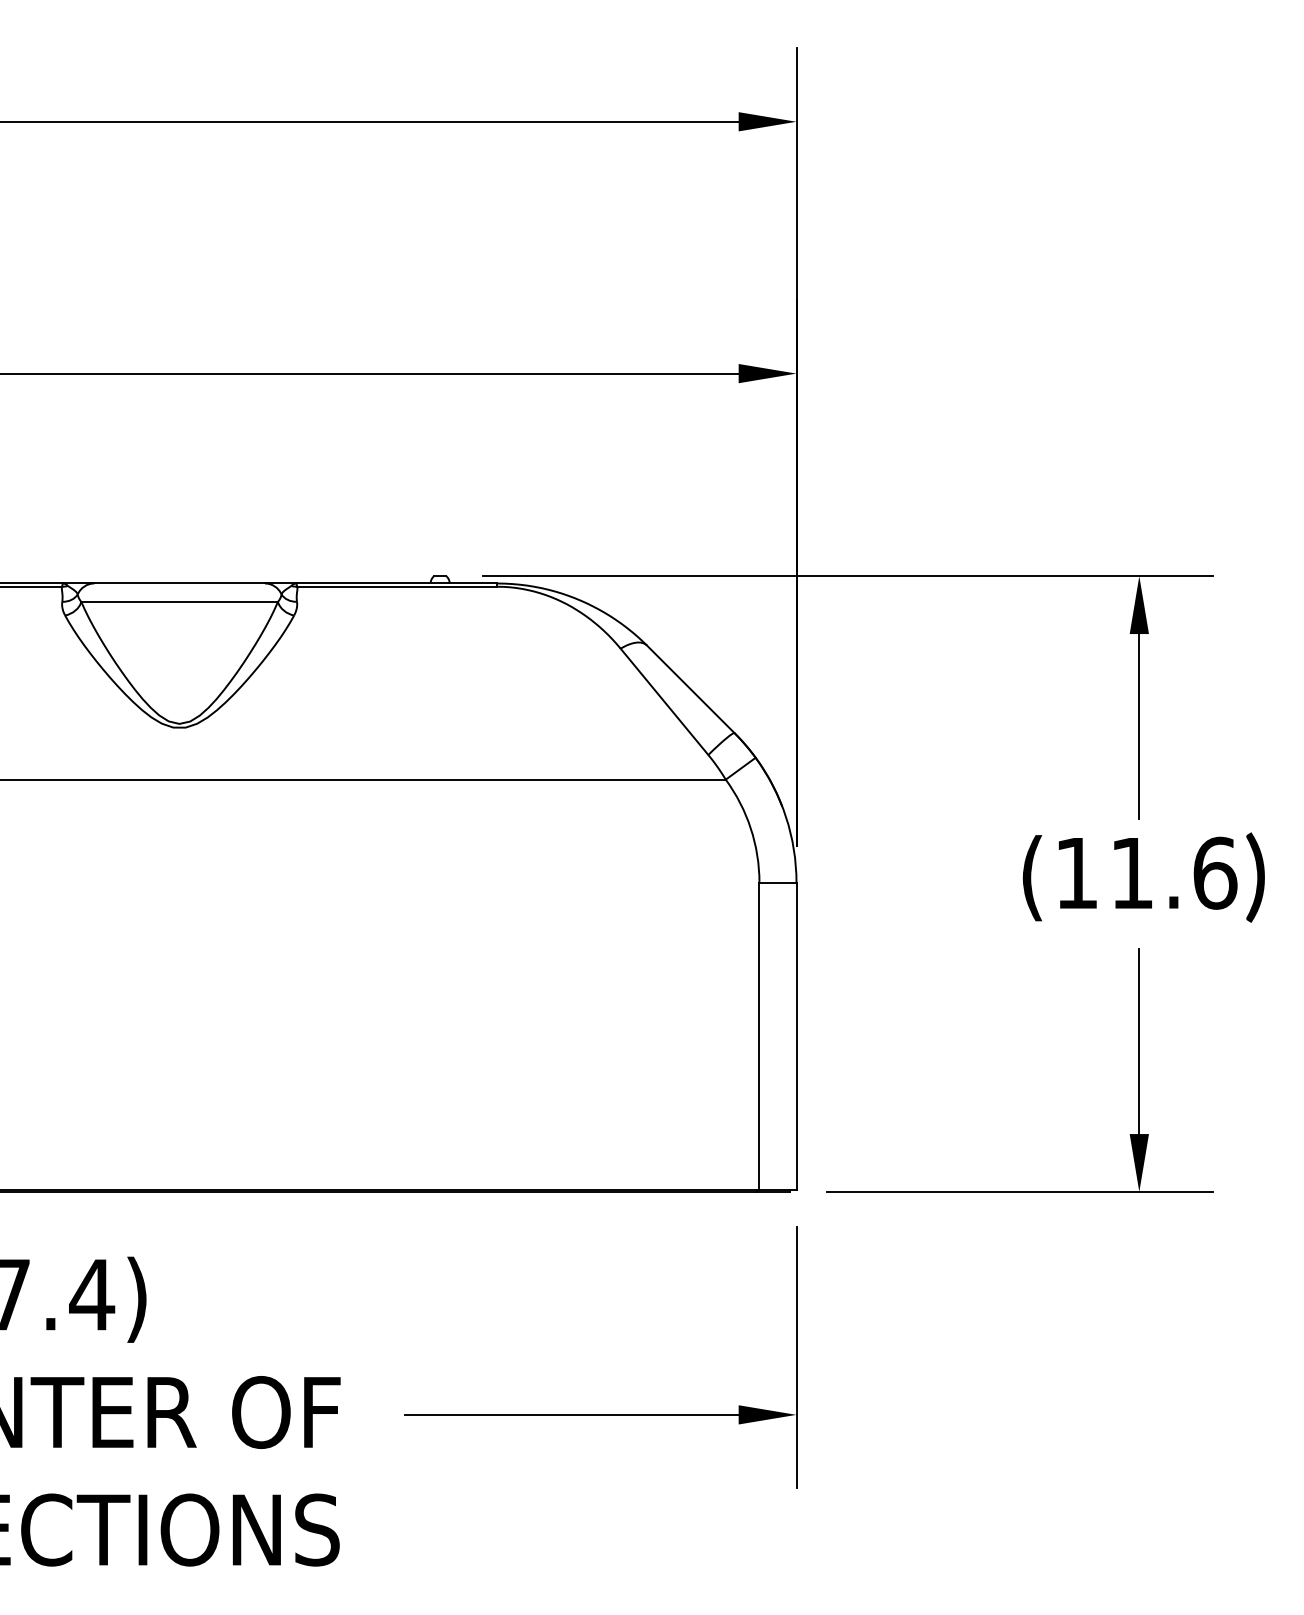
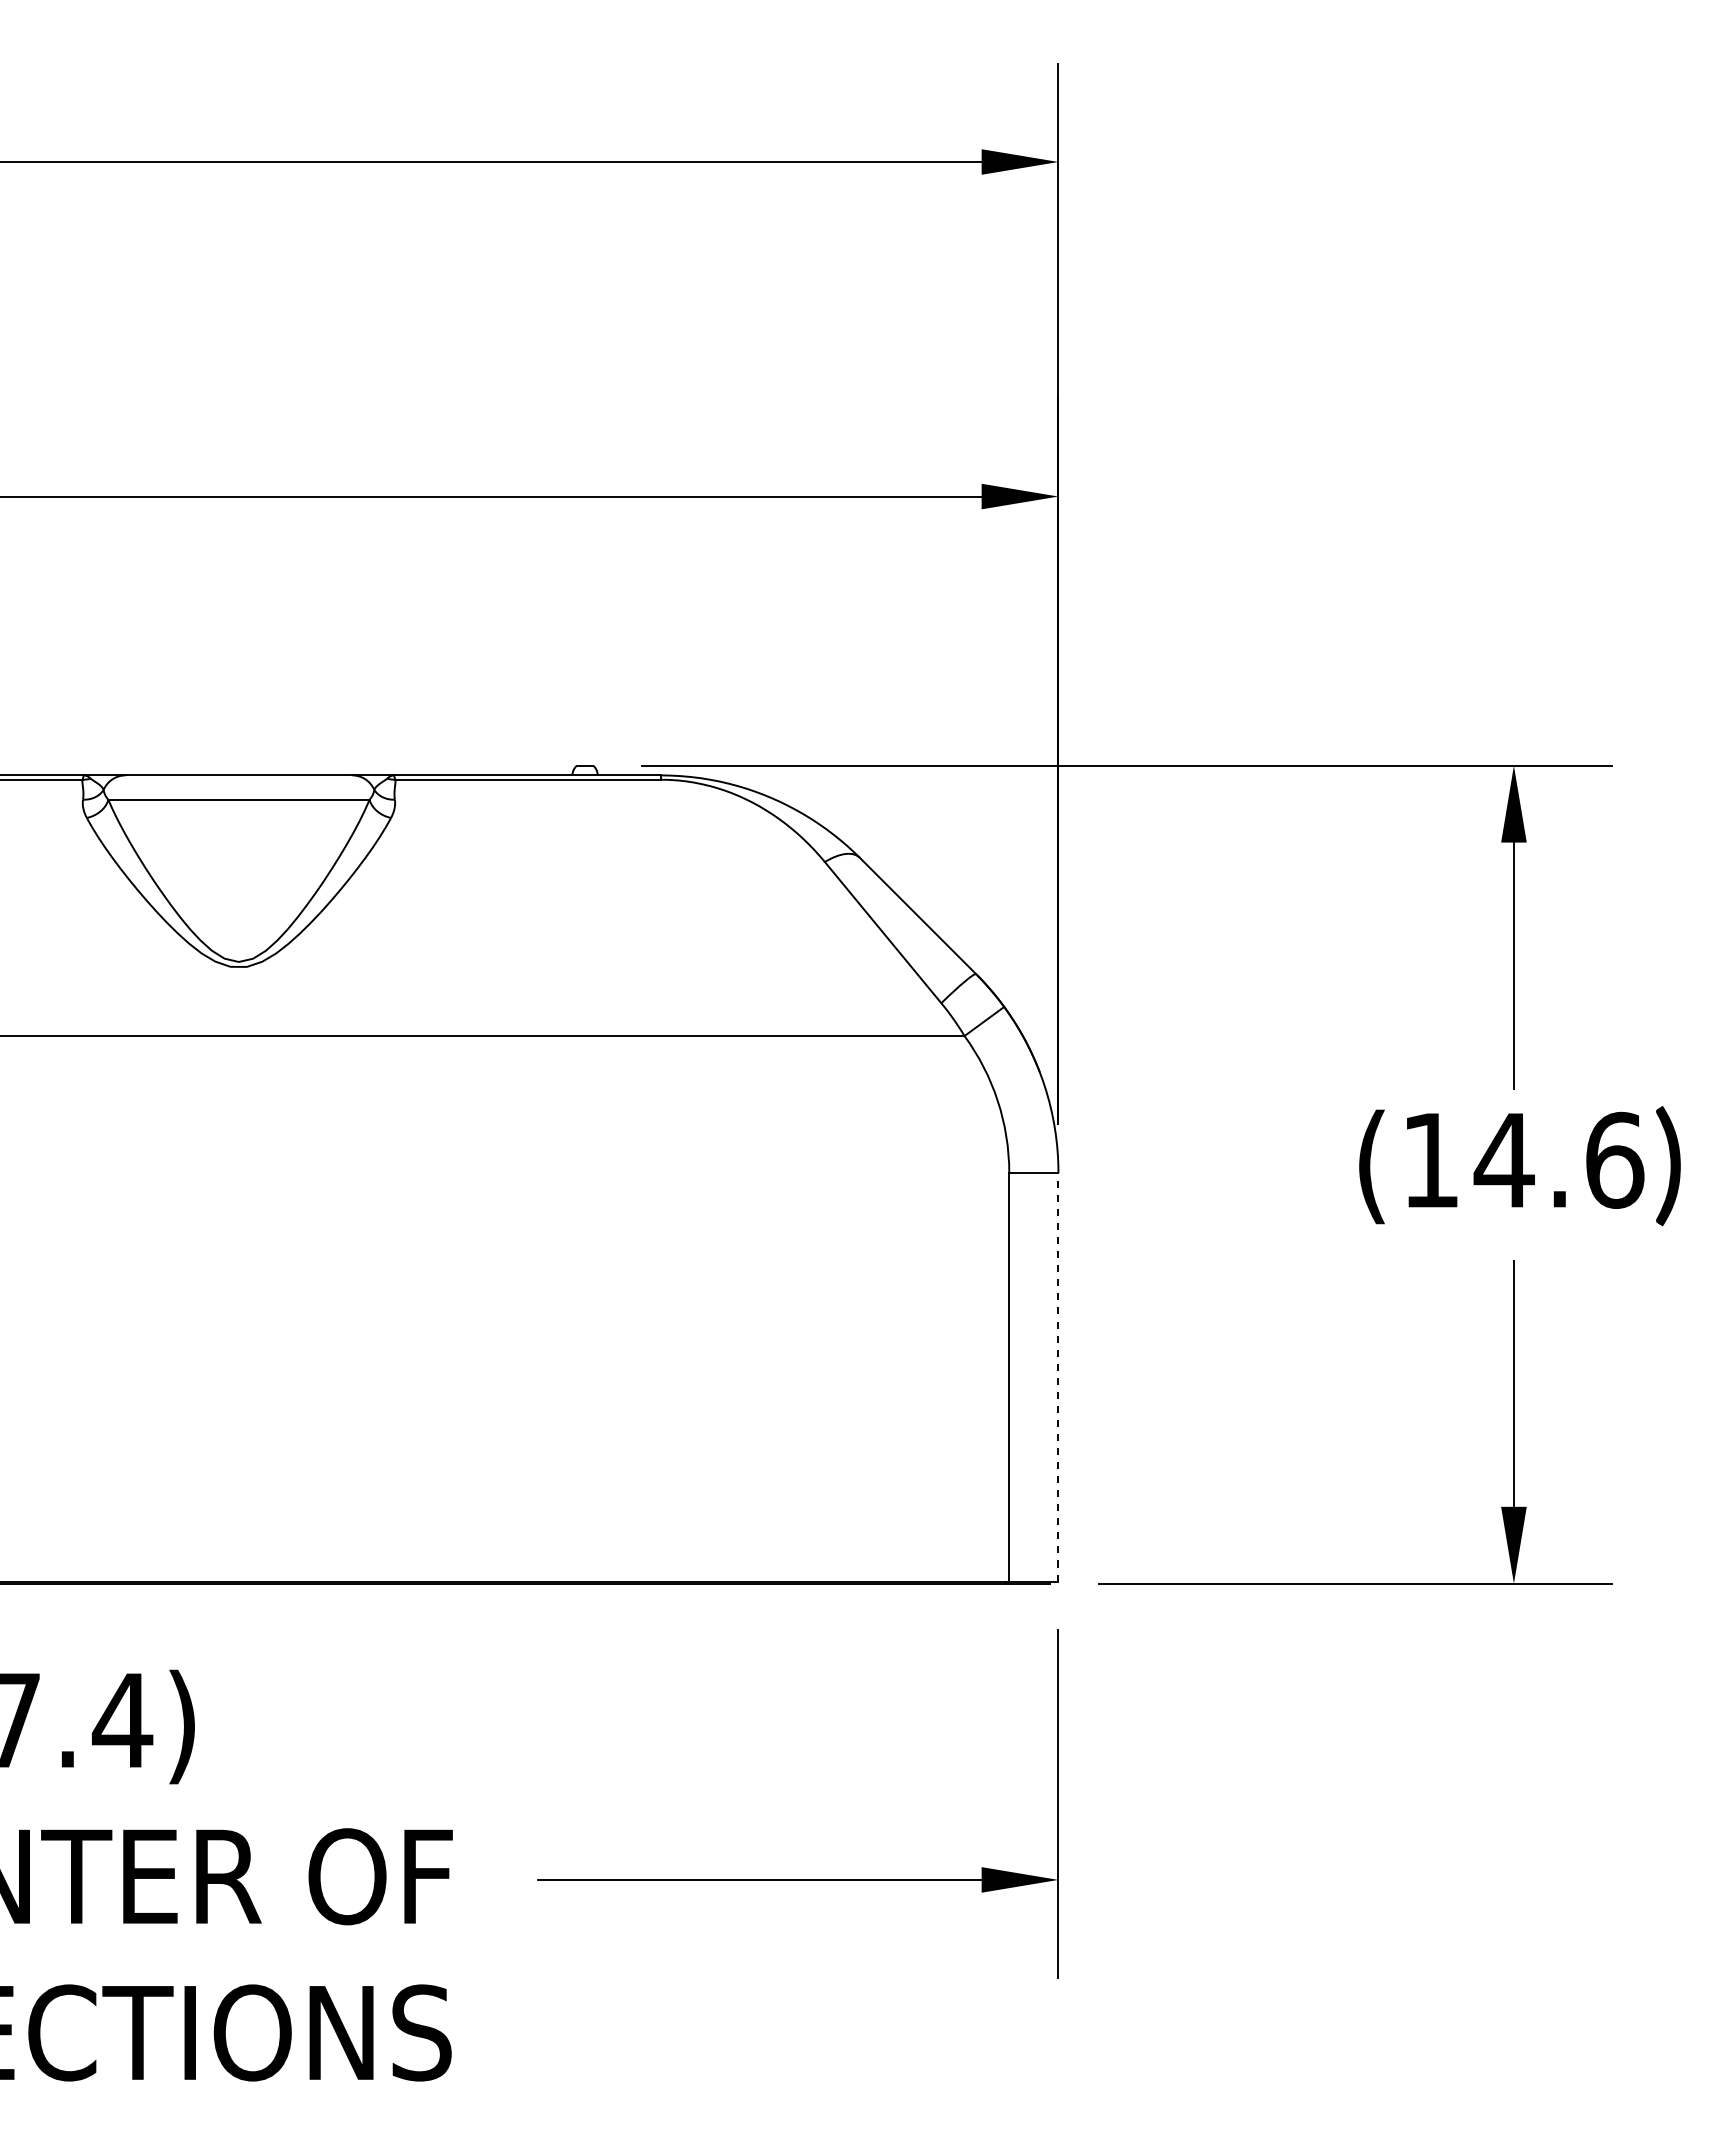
text: (1131, 873) -> (1503, 1160), (11.6 -> (14.6
line: (796, 1035) -> (1058, 1376), solid -> dashed

